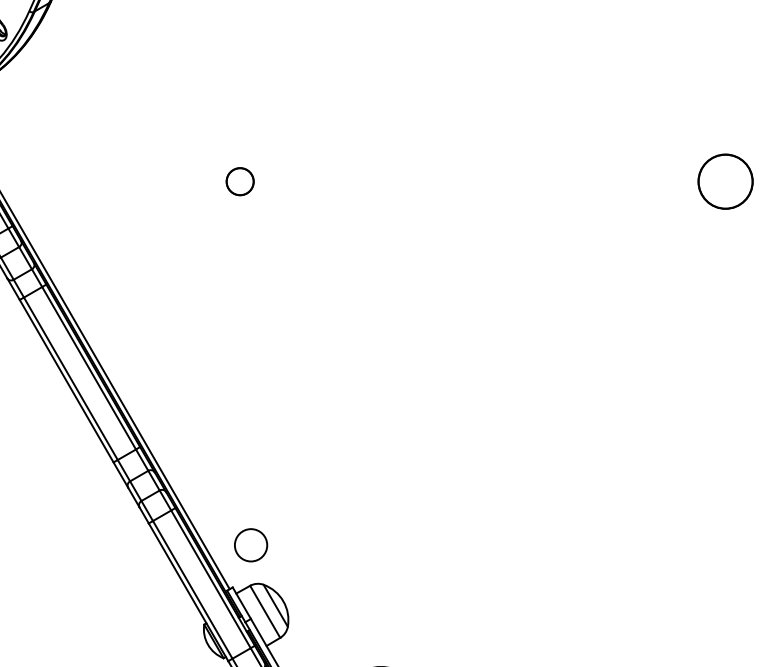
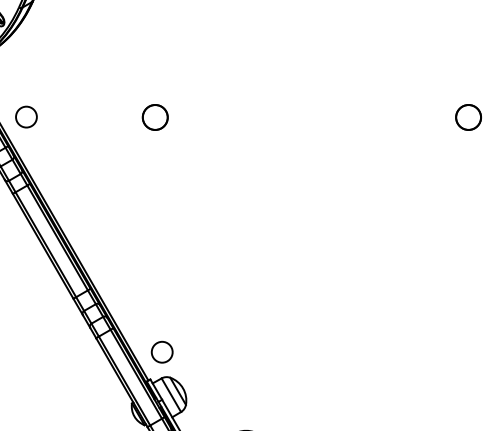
circle: (40, 180) -> (26, 116), added
circle: (239, 181) -> (154, 117), size x1.43
circle: (725, 181) -> (468, 117), size x0.71

